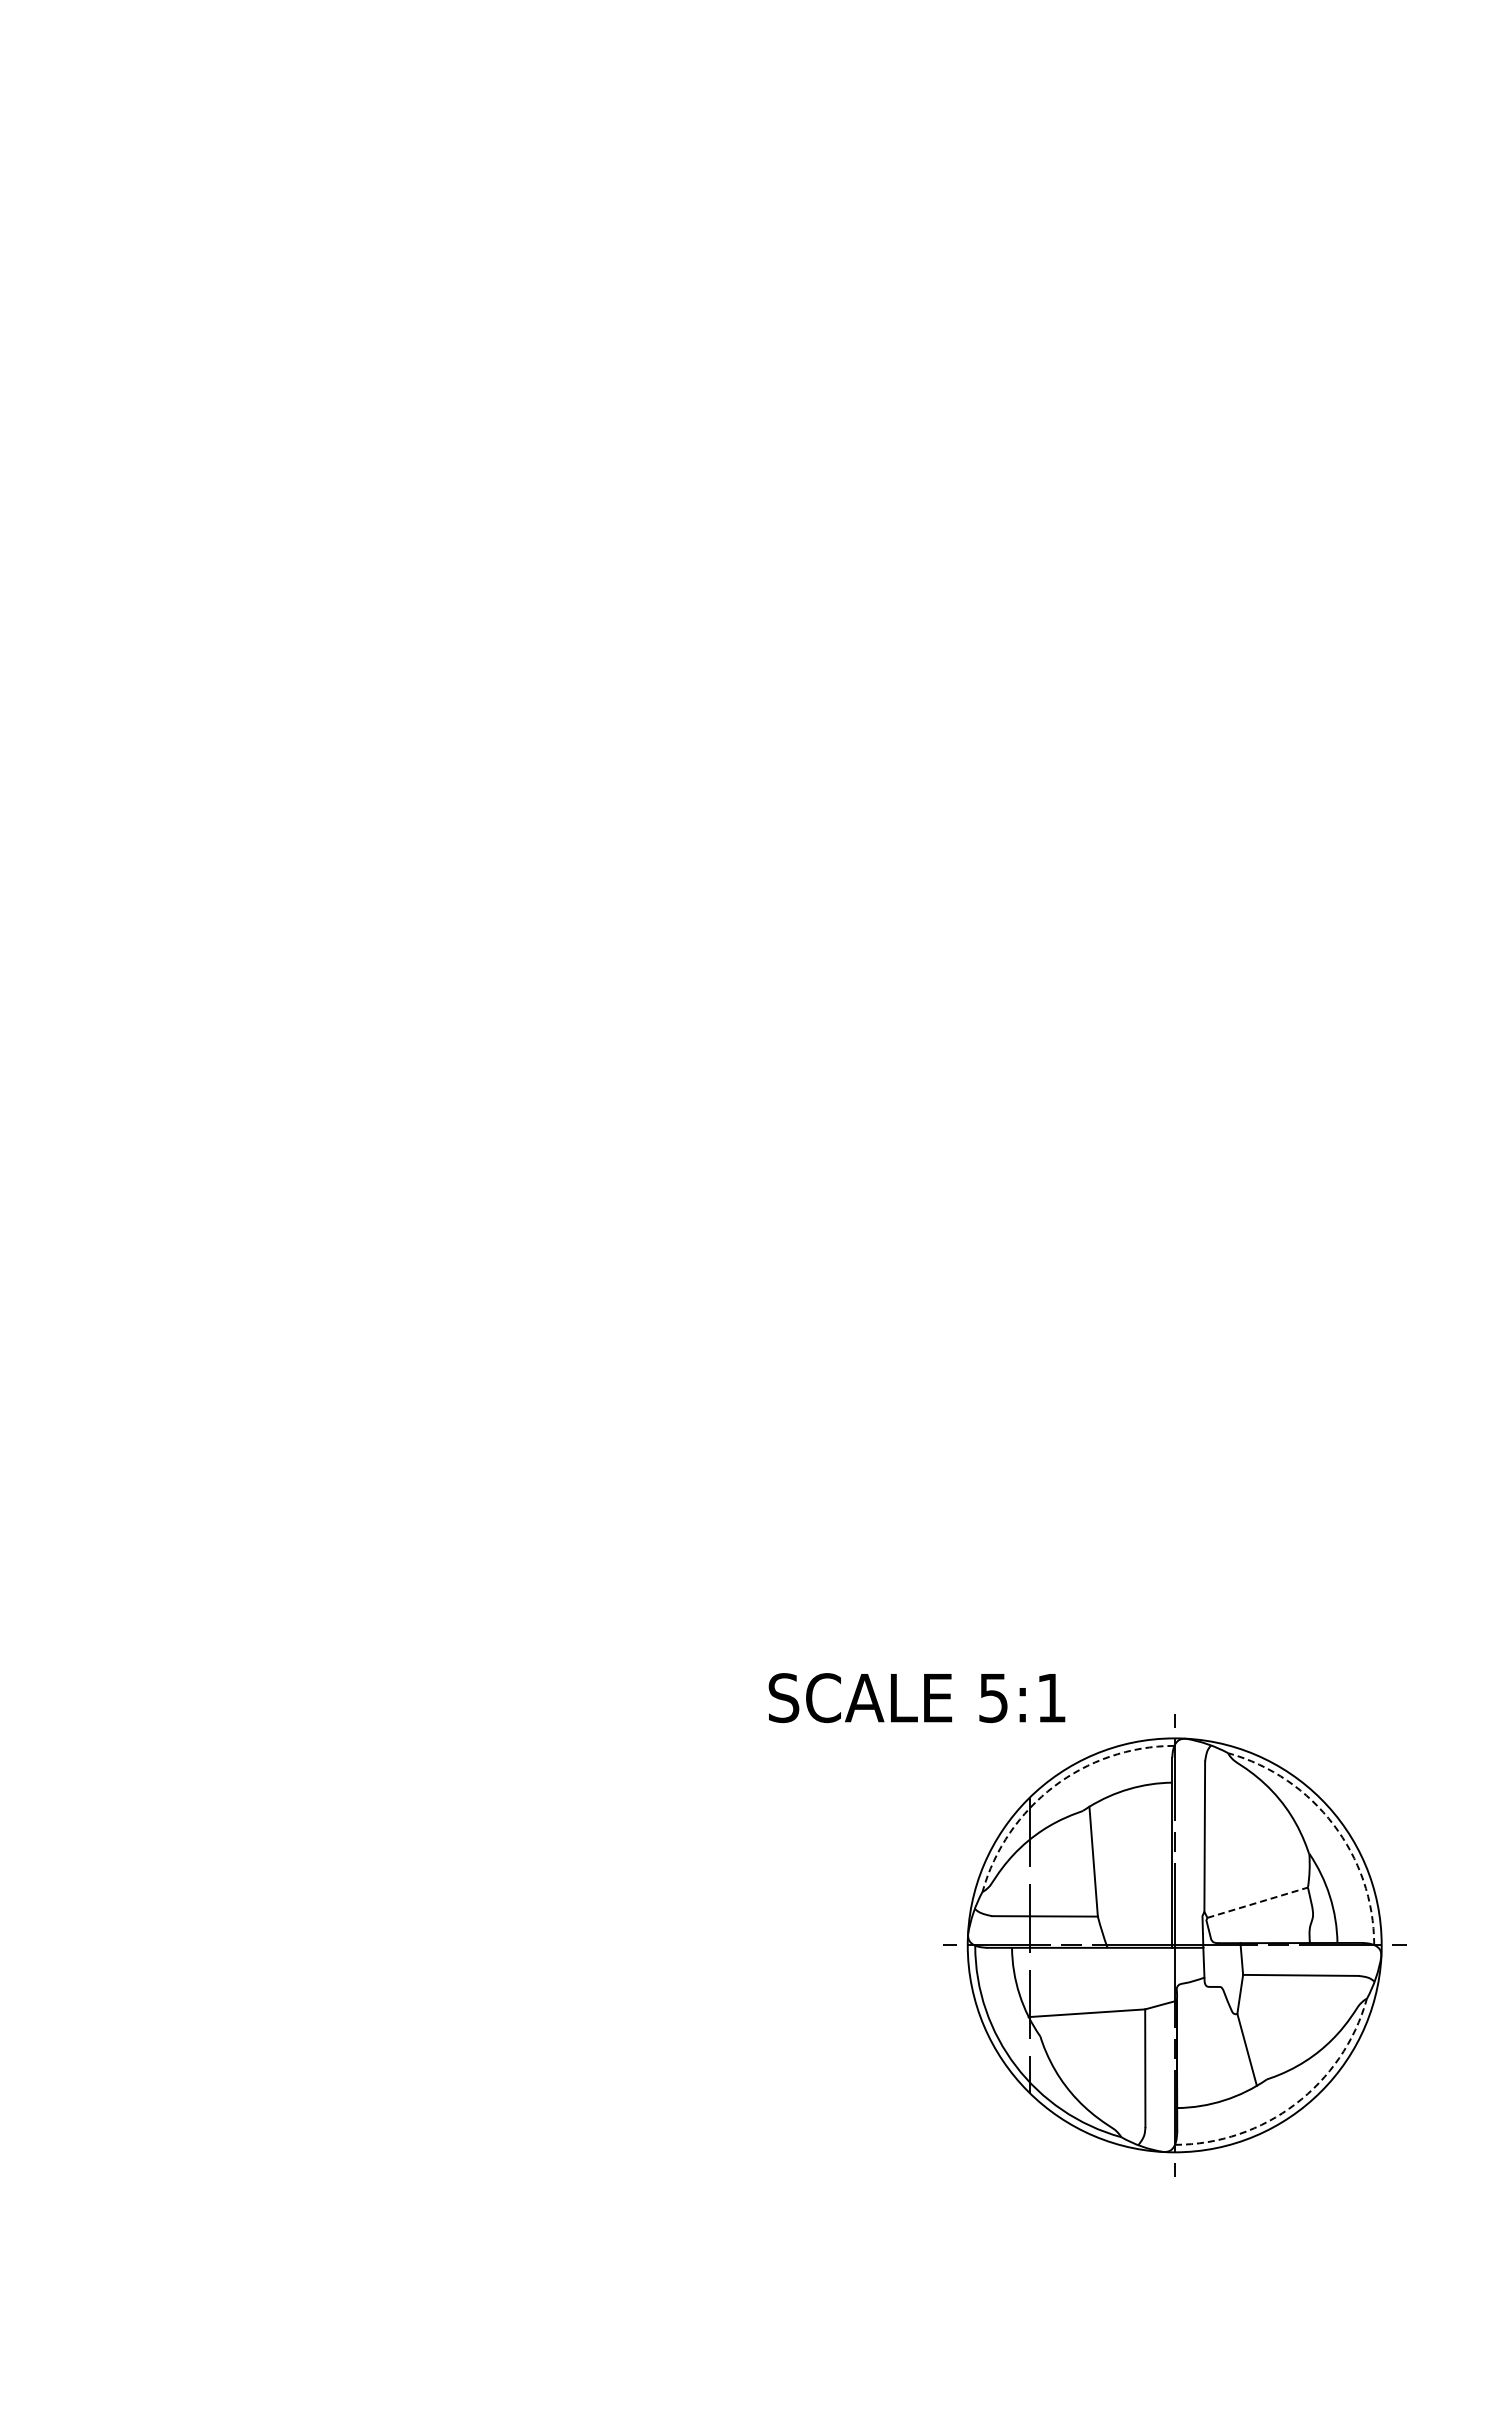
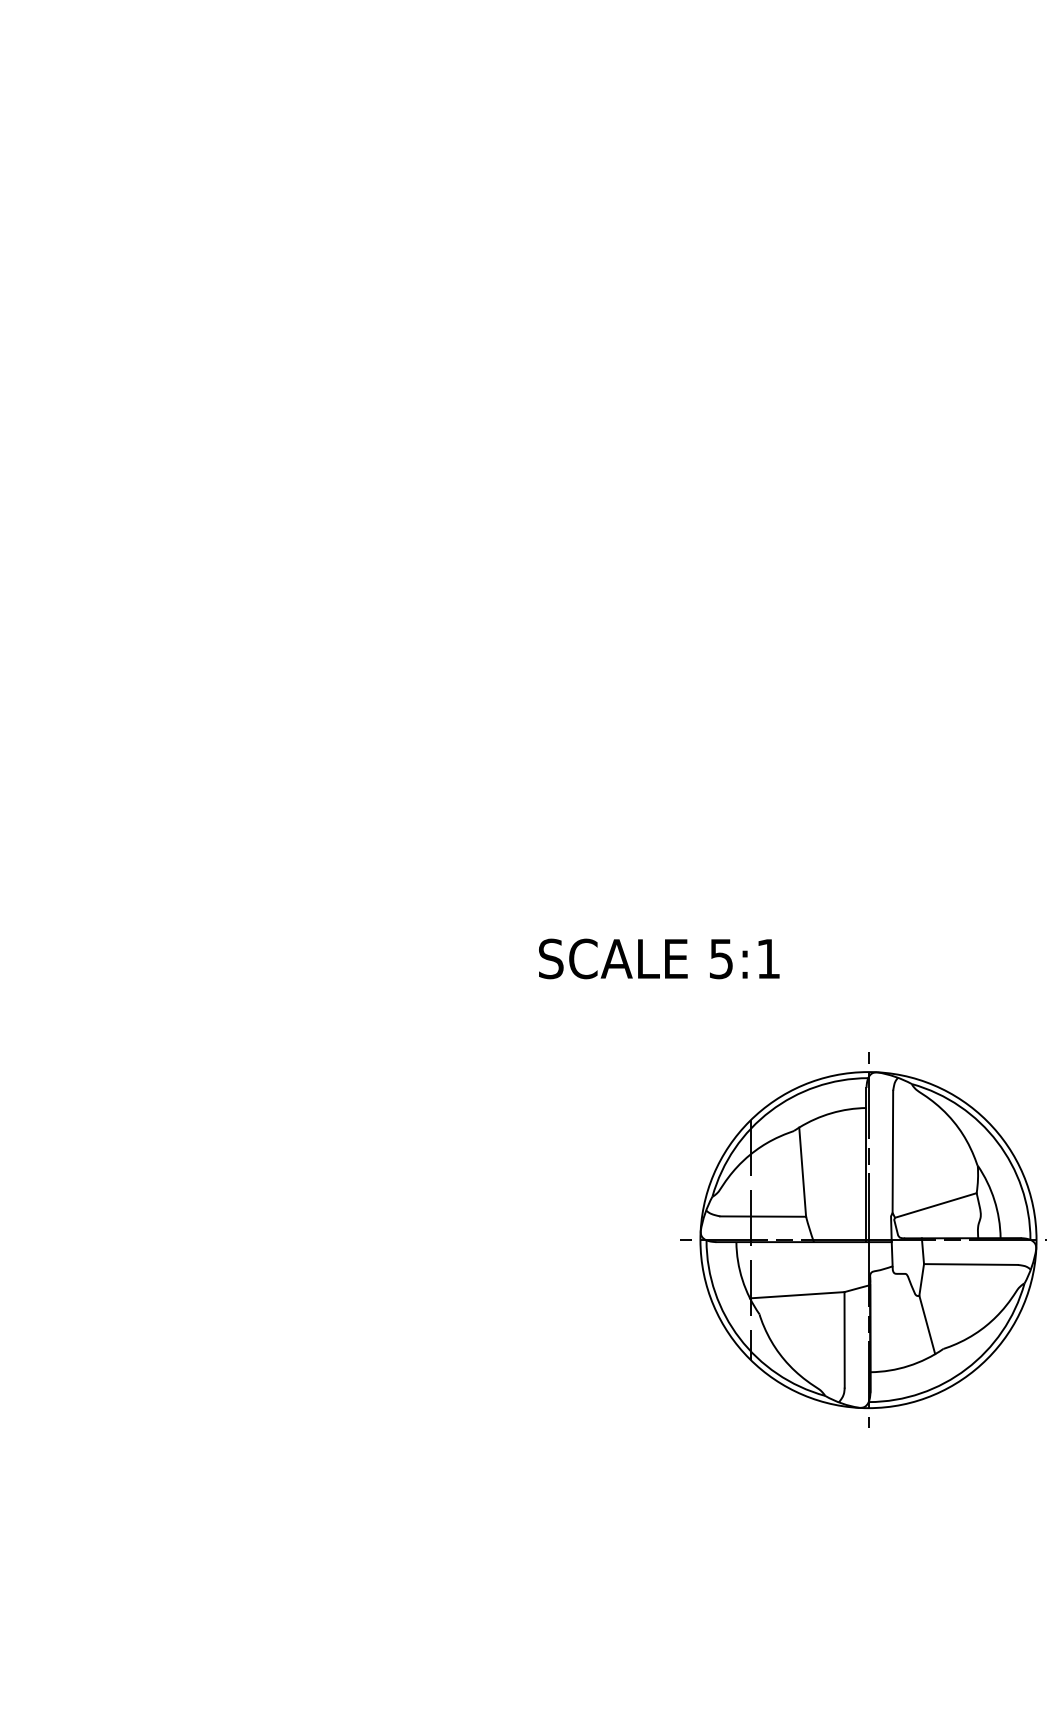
text: (916, 1698) -> (658, 959), moved
arc: (1053, 1786) -> (770, 1111), dashed -> solid
arc: (1333, 1824) -> (997, 1141), dashed -> solid
line: (1258, 1902) -> (936, 1205), dashed -> solid
arc: (1295, 2104) -> (966, 1369), dashed -> solid

